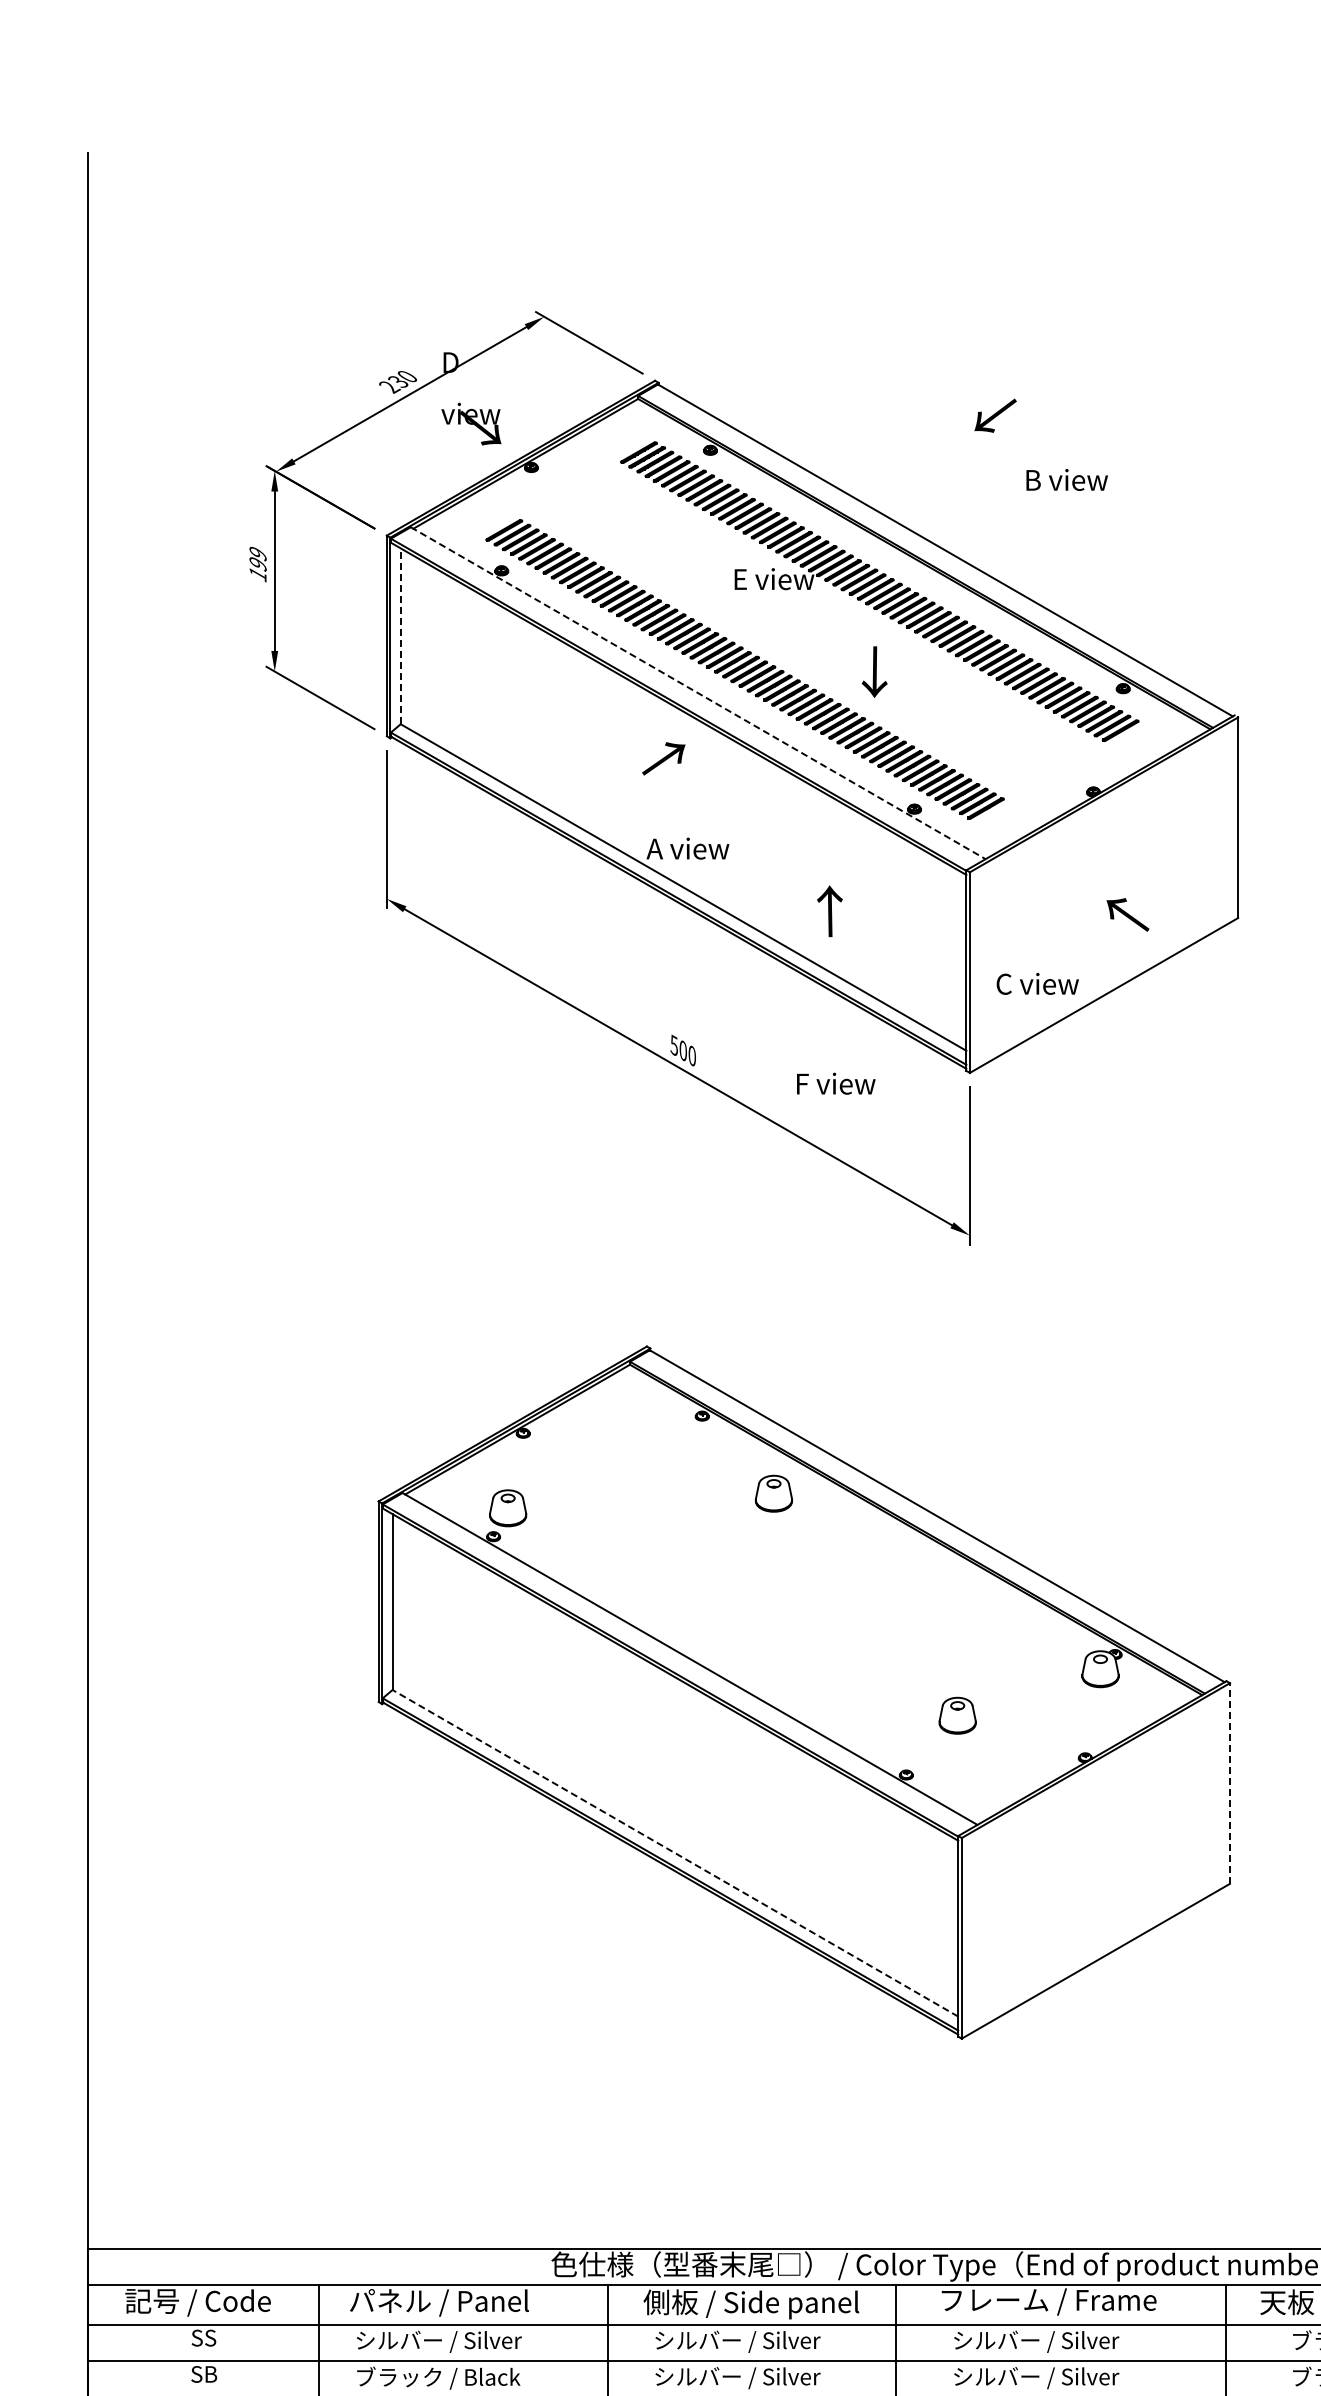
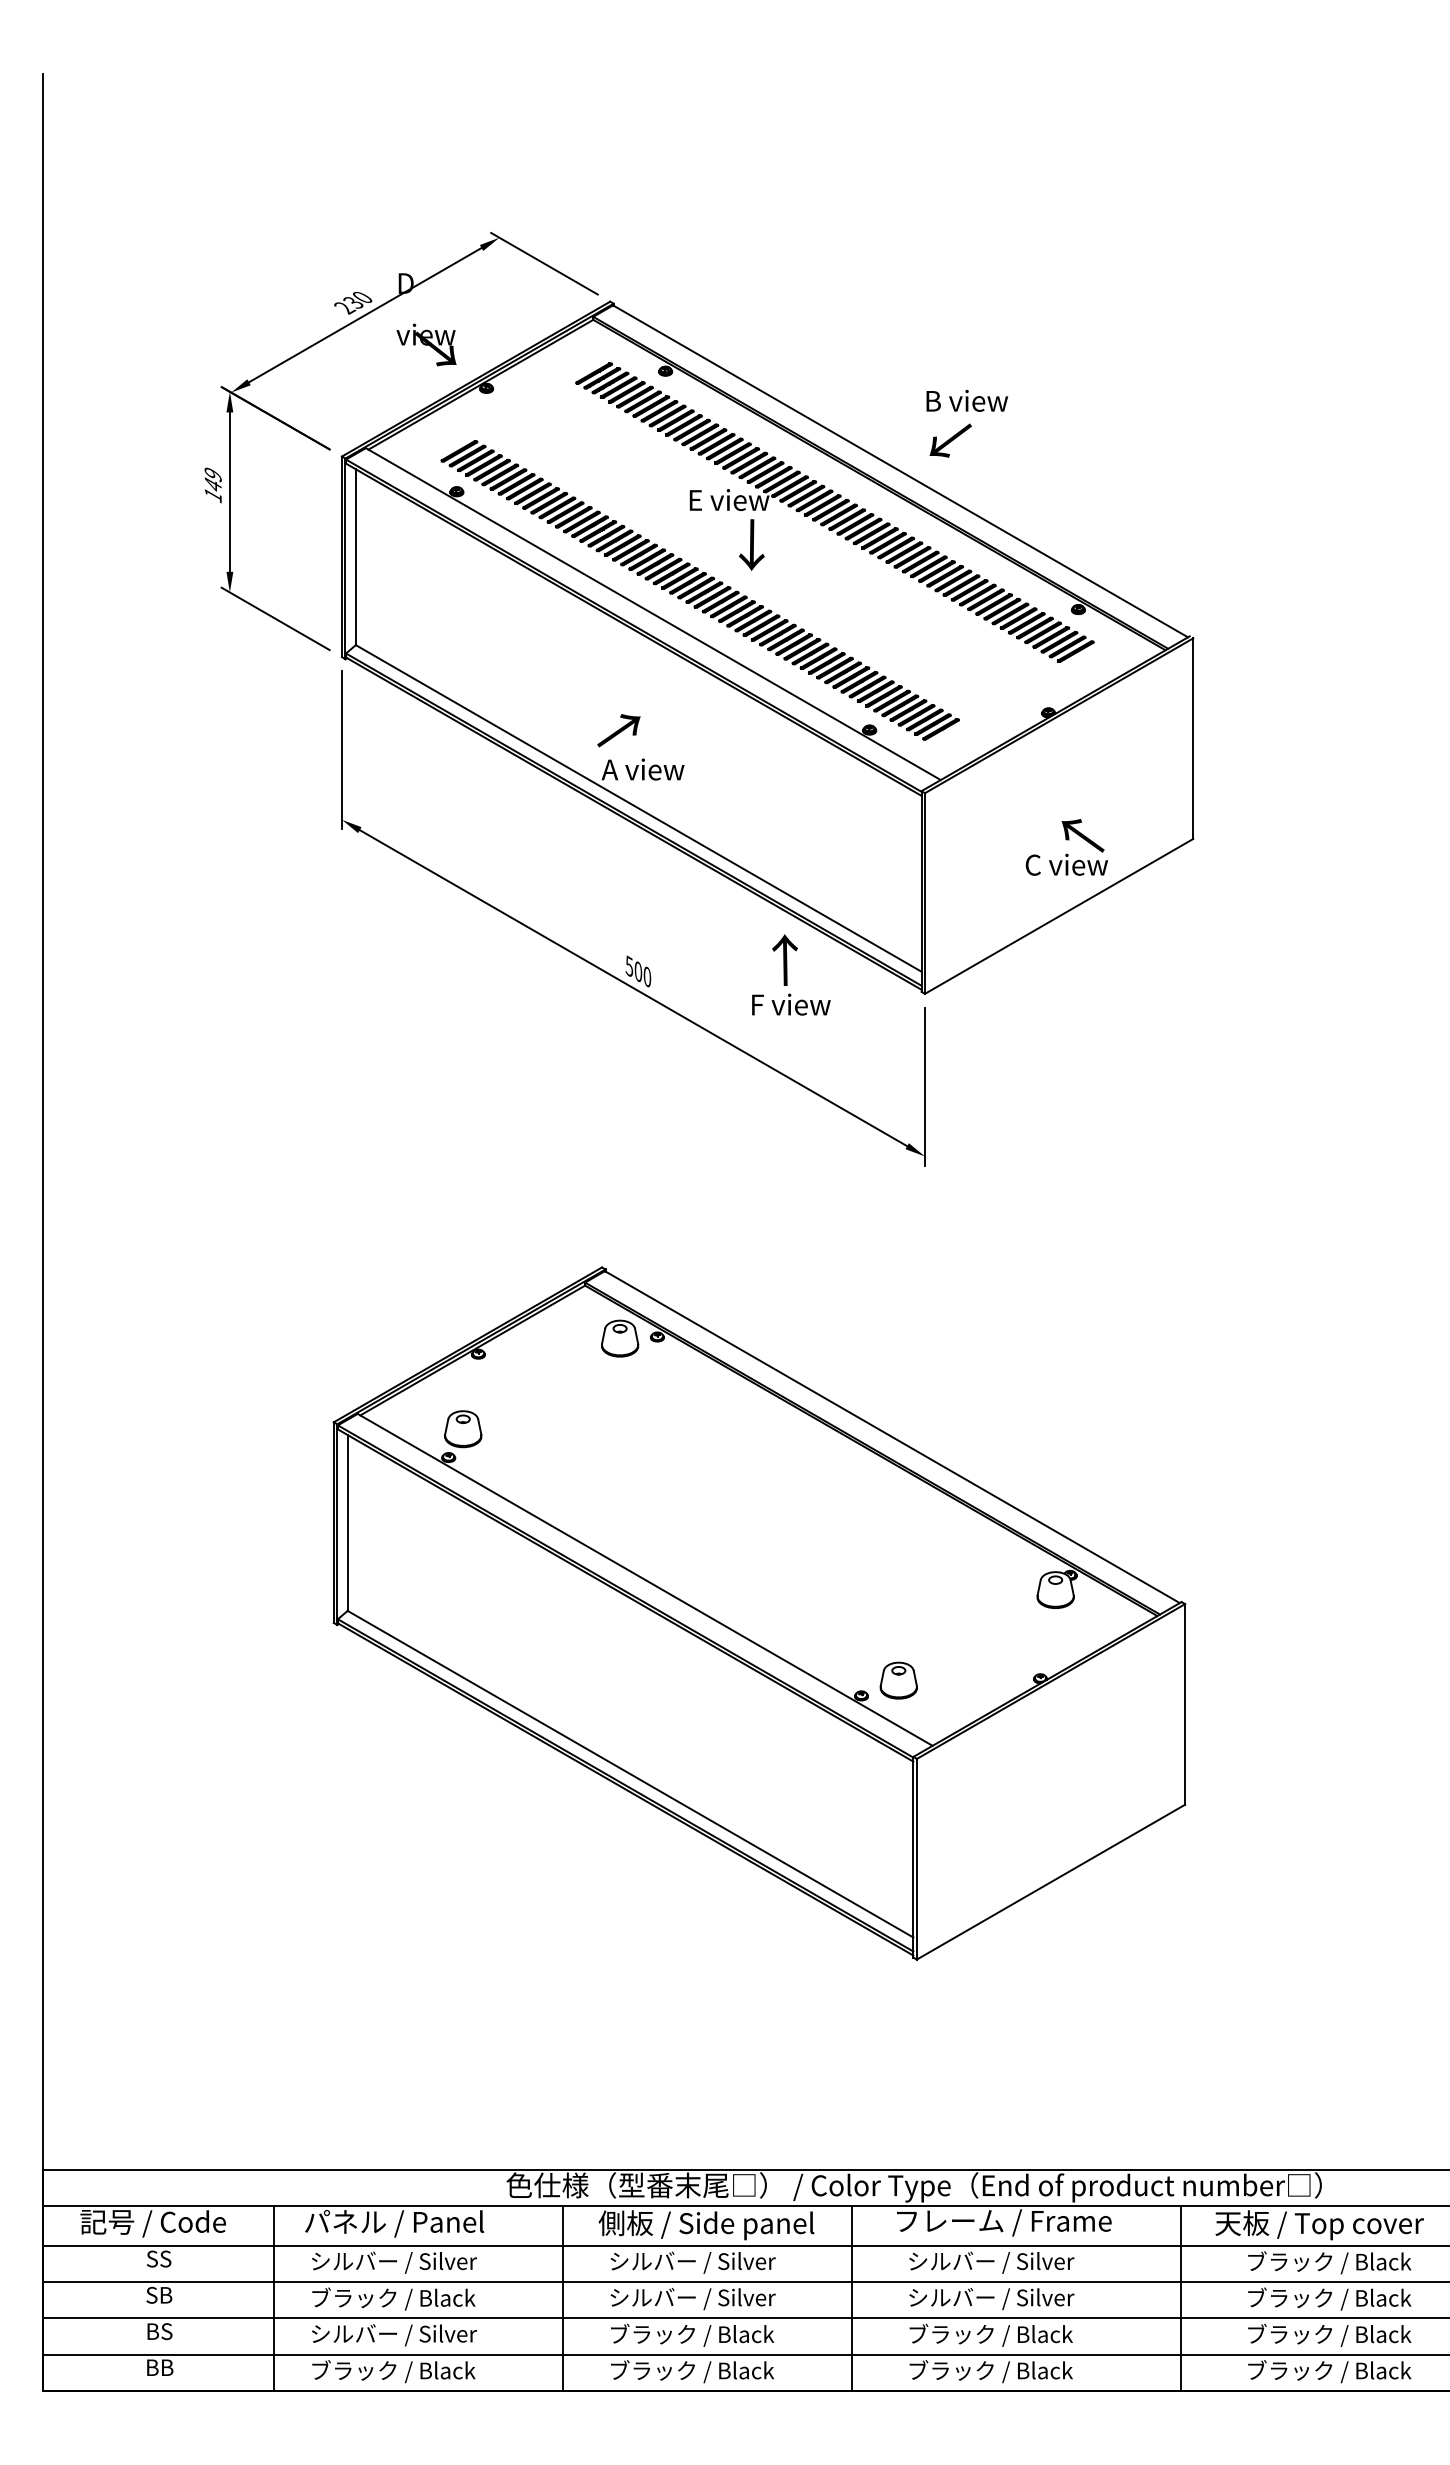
text: (995, 415) -> (950, 440), moved
text: (1067, 479) -> (967, 400), moved
text: (257, 563) -> (212, 484), 199 -> 149
line: (400, 636) -> (355, 557), dashed -> solid
text: (874, 671) -> (751, 544), moved
line: (698, 693) -> (653, 614), dashed -> solid
text: (663, 758) -> (618, 730), moved
text: (829, 910) -> (784, 959), moved
text: (1037, 983) -> (1066, 864), moved
part: (774, 1493) -> (620, 1338), moved
part: (957, 1715) -> (898, 1680), moved
line: (1230, 1782) -> (1185, 1703), dashed -> solid
line: (675, 1853) -> (630, 1774), dashed -> solid

